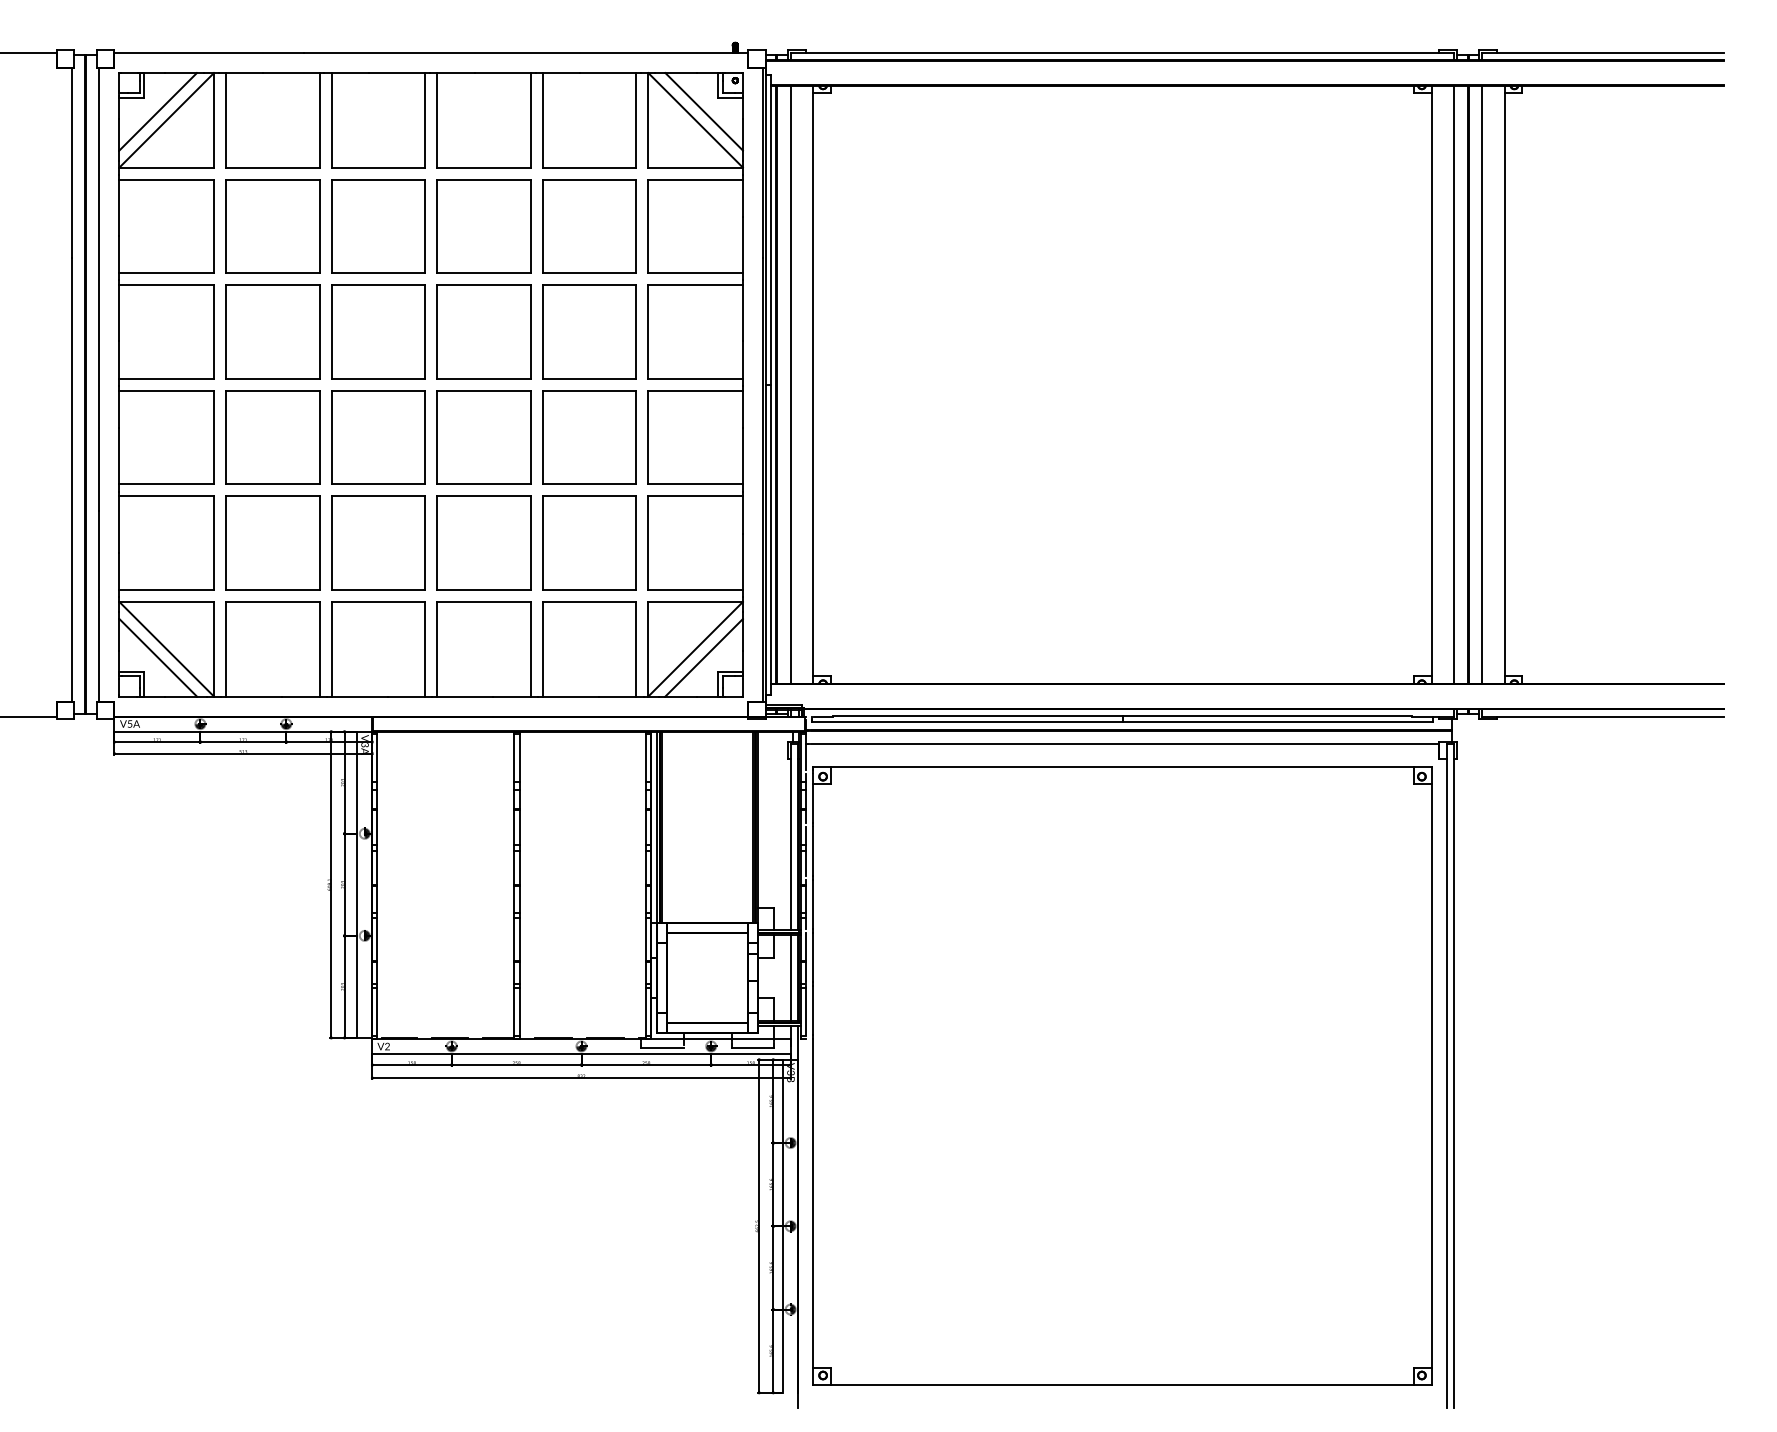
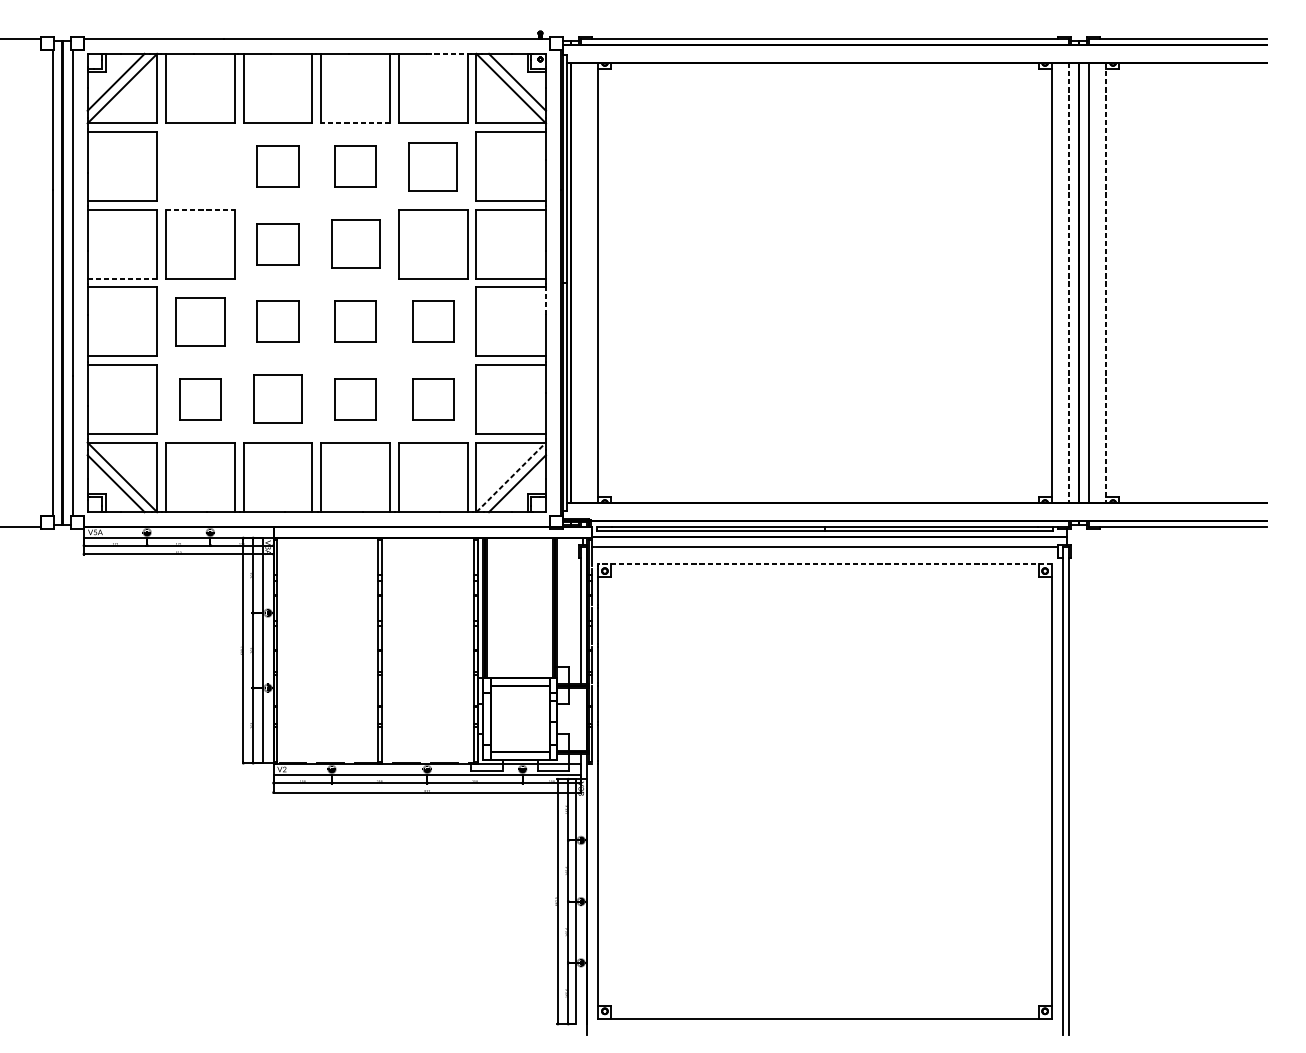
line: (608, 73) -> (447, 54), solid -> dashed
line: (483, 167) -> (355, 123), solid -> dashed
part: (272, 226) -> (200, 166), removed
part: (378, 226) -> (278, 166), size x0.6
part: (483, 226) -> (355, 166), size x0.6
part: (589, 226) -> (433, 166), size x0.7
line: (272, 285) -> (200, 210), solid -> dashed
part: (378, 331) -> (278, 243), size x0.6
part: (483, 331) -> (355, 243), size x0.7
line: (167, 378) -> (122, 278), solid -> dashed
line: (790, 384) -> (580, 282), removed
line: (1454, 385) -> (1069, 283), solid -> dashed
line: (1504, 385) -> (1105, 283), solid -> dashed
line: (742, 409) -> (545, 301), solid -> dashed
part: (272, 437) -> (200, 321), size x0.7
part: (378, 437) -> (278, 321), size x0.6
part: (483, 437) -> (355, 321), size x0.6
part: (589, 437) -> (433, 321), size x0.6
part: (272, 542) -> (200, 398), size x0.6
part: (378, 542) -> (278, 398), size x0.7
part: (483, 542) -> (355, 398), size x0.6
part: (589, 542) -> (433, 398), size x0.6
line: (695, 649) -> (511, 477), solid -> dashed
line: (1122, 766) -> (825, 563), solid -> dashed
line: (790, 977) -> (580, 718), removed

